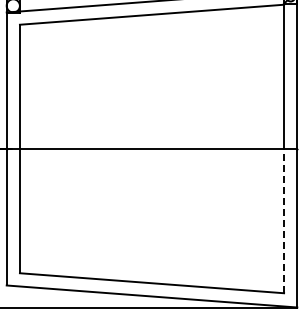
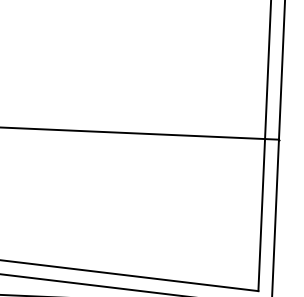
line: (284, 220) -> (262, 214), dashed -> solid

